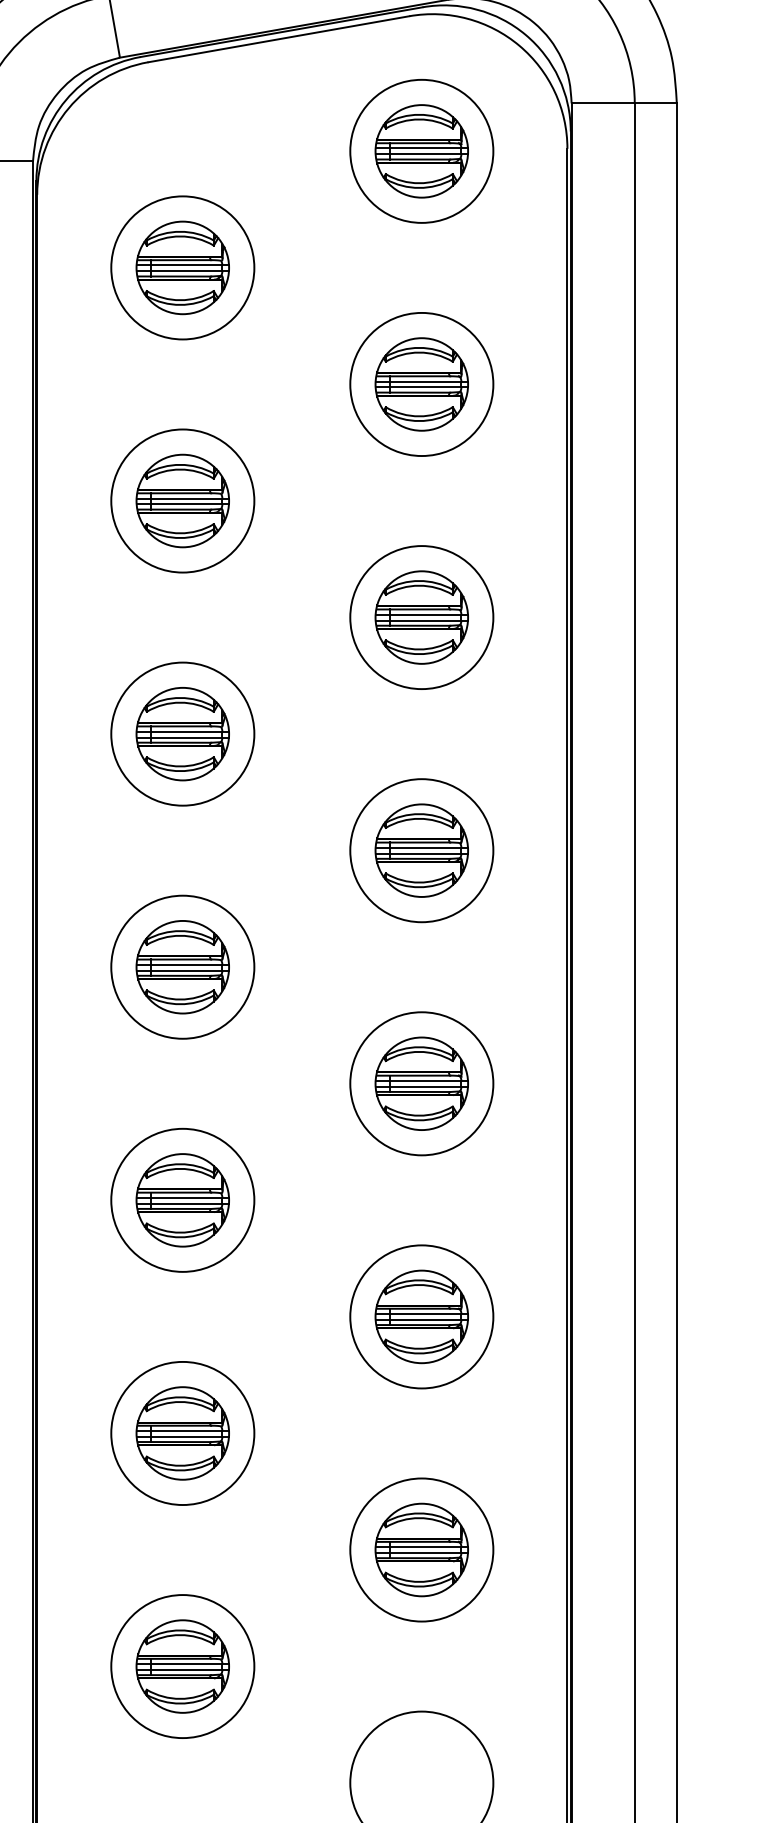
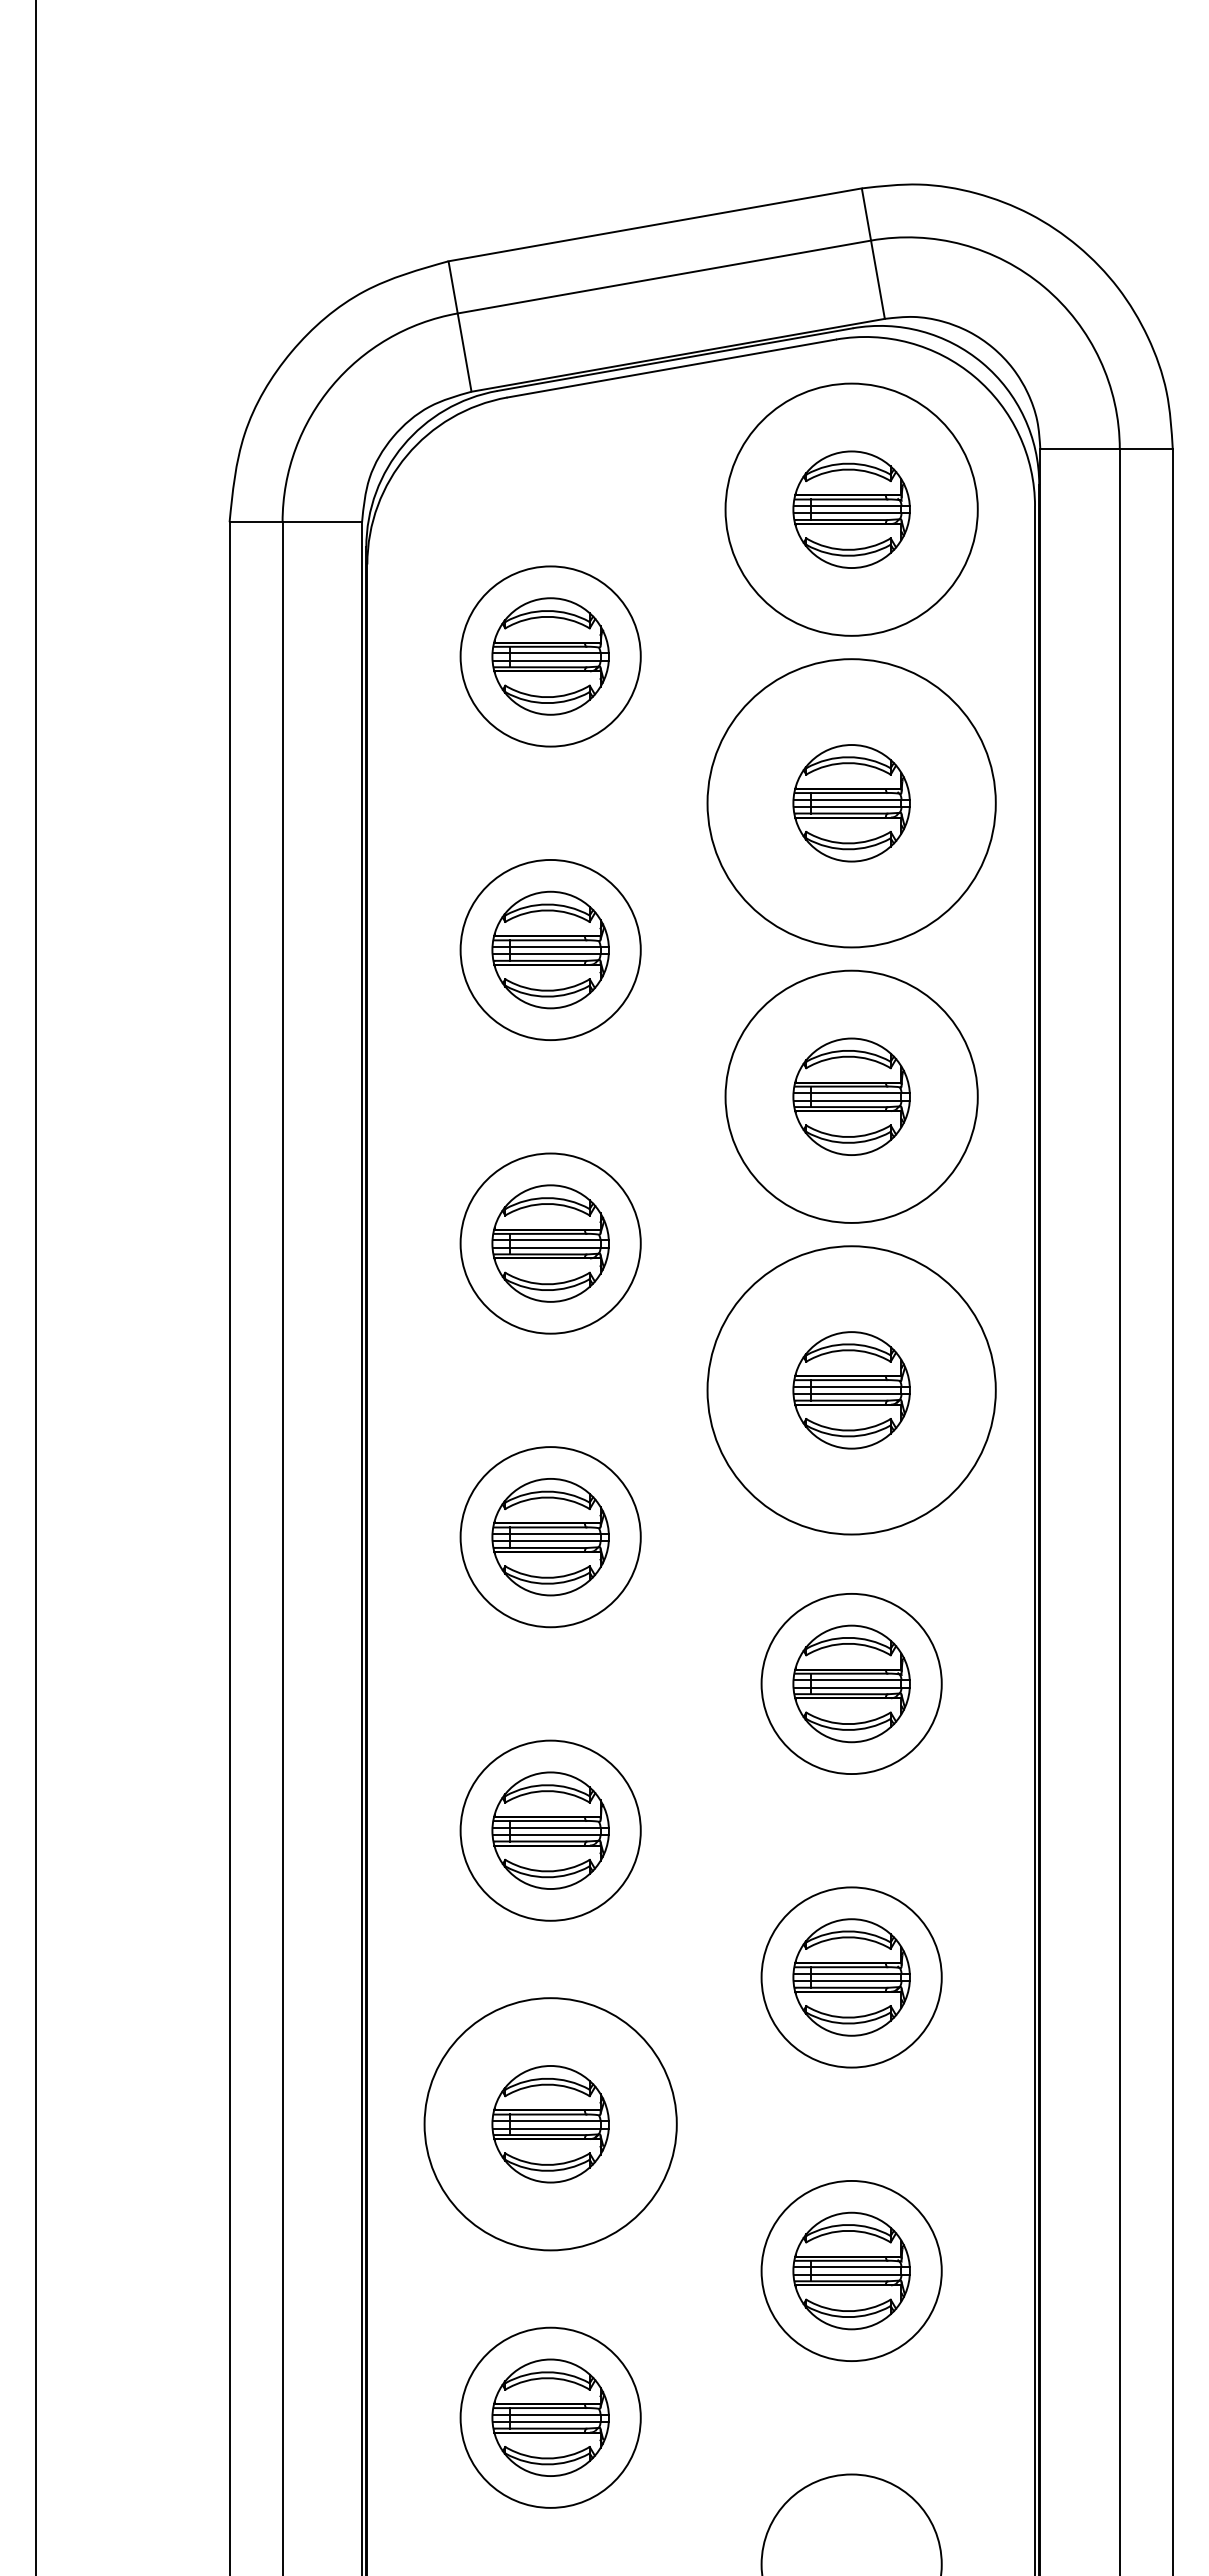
circle: (421, 151) -> (851, 509), size x1.4
circle: (421, 384) -> (851, 803), size x1.6
circle: (421, 617) -> (851, 1096), size x1.4
circle: (421, 850) -> (851, 1390), size x1.6
circle: (182, 1433) -> (550, 2124), size x1.4

